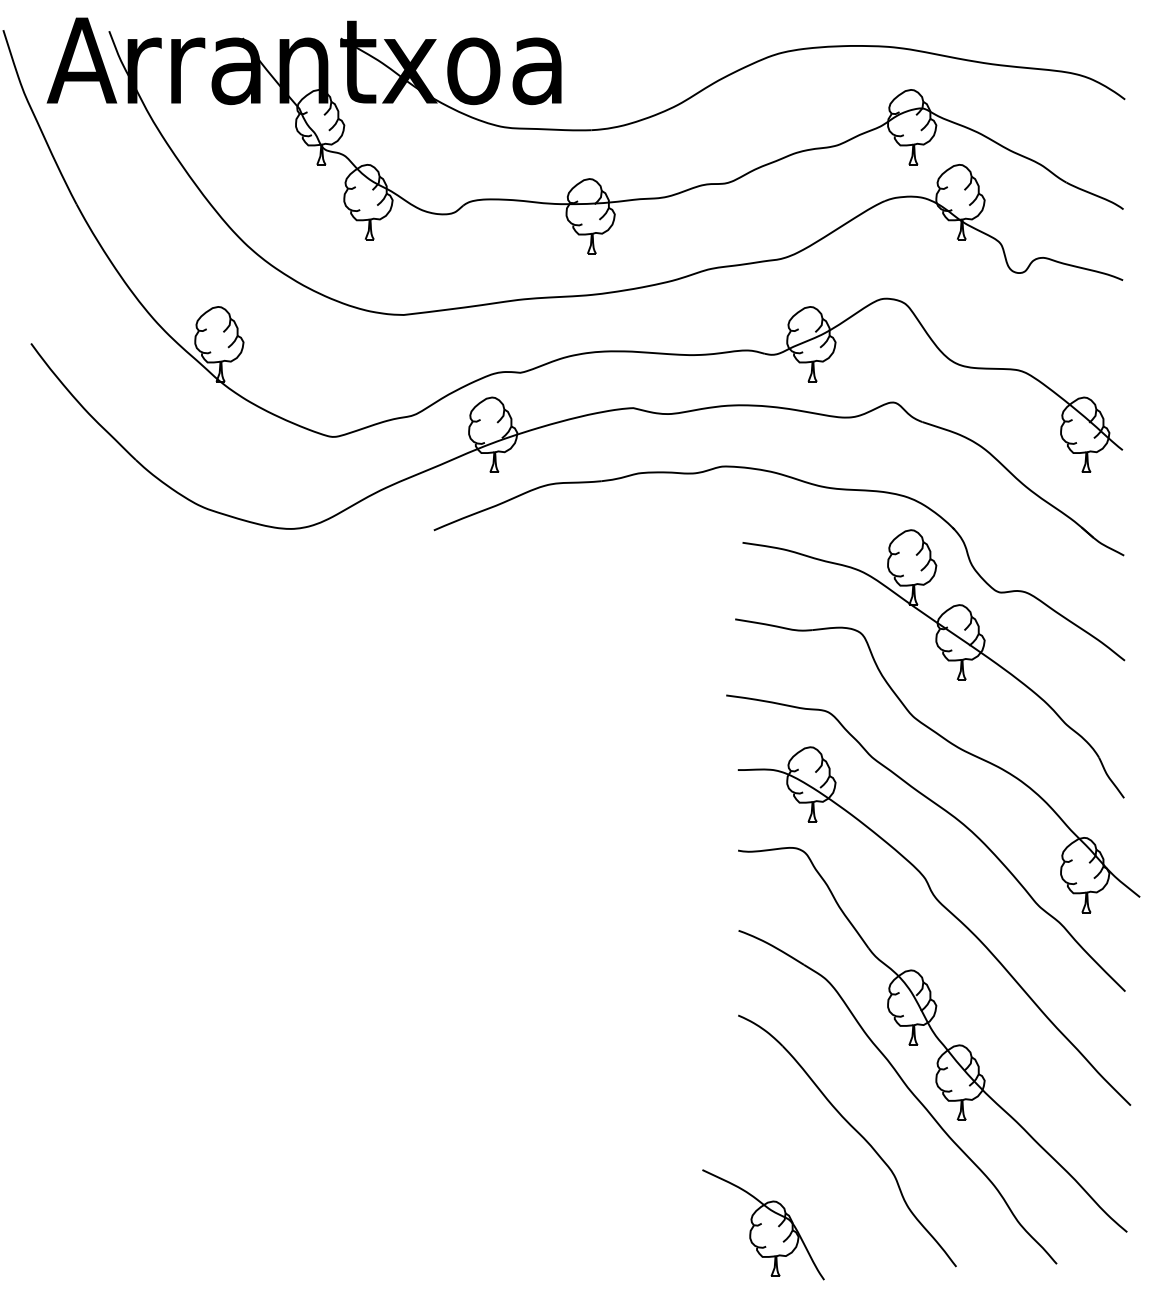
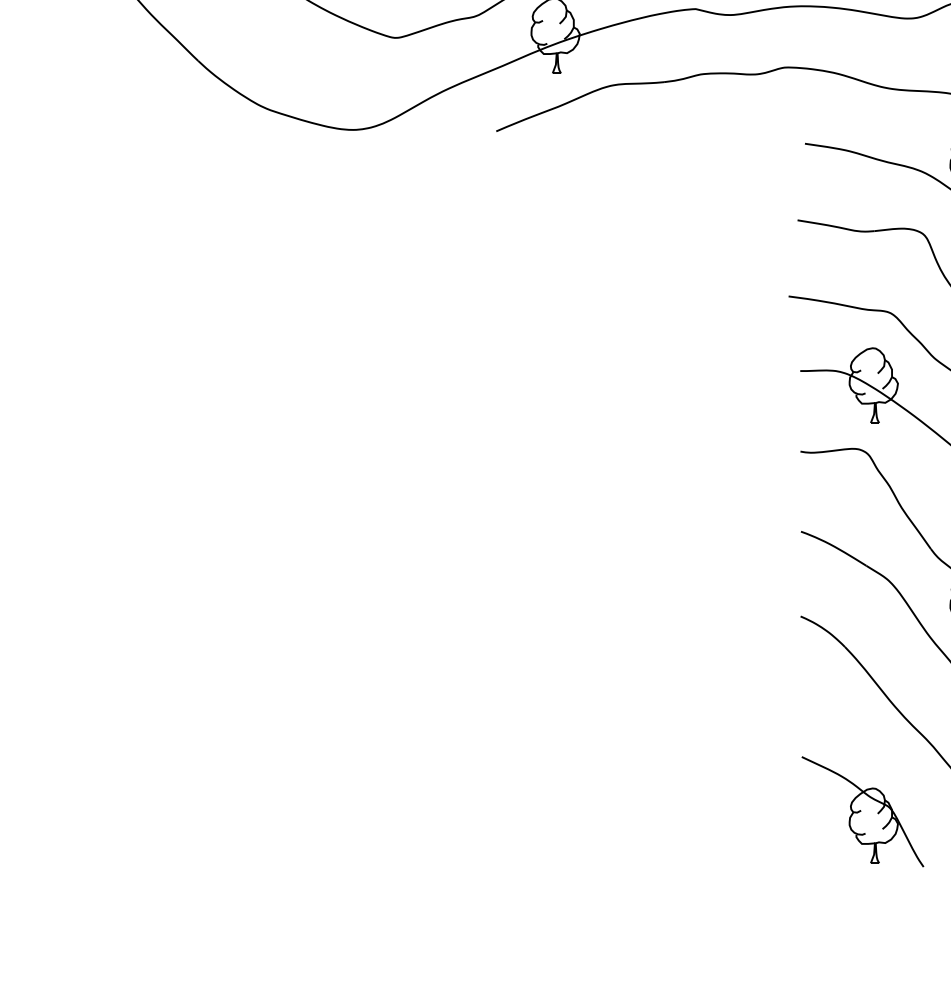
part: (763, 1224) -> (862, 811), moved

